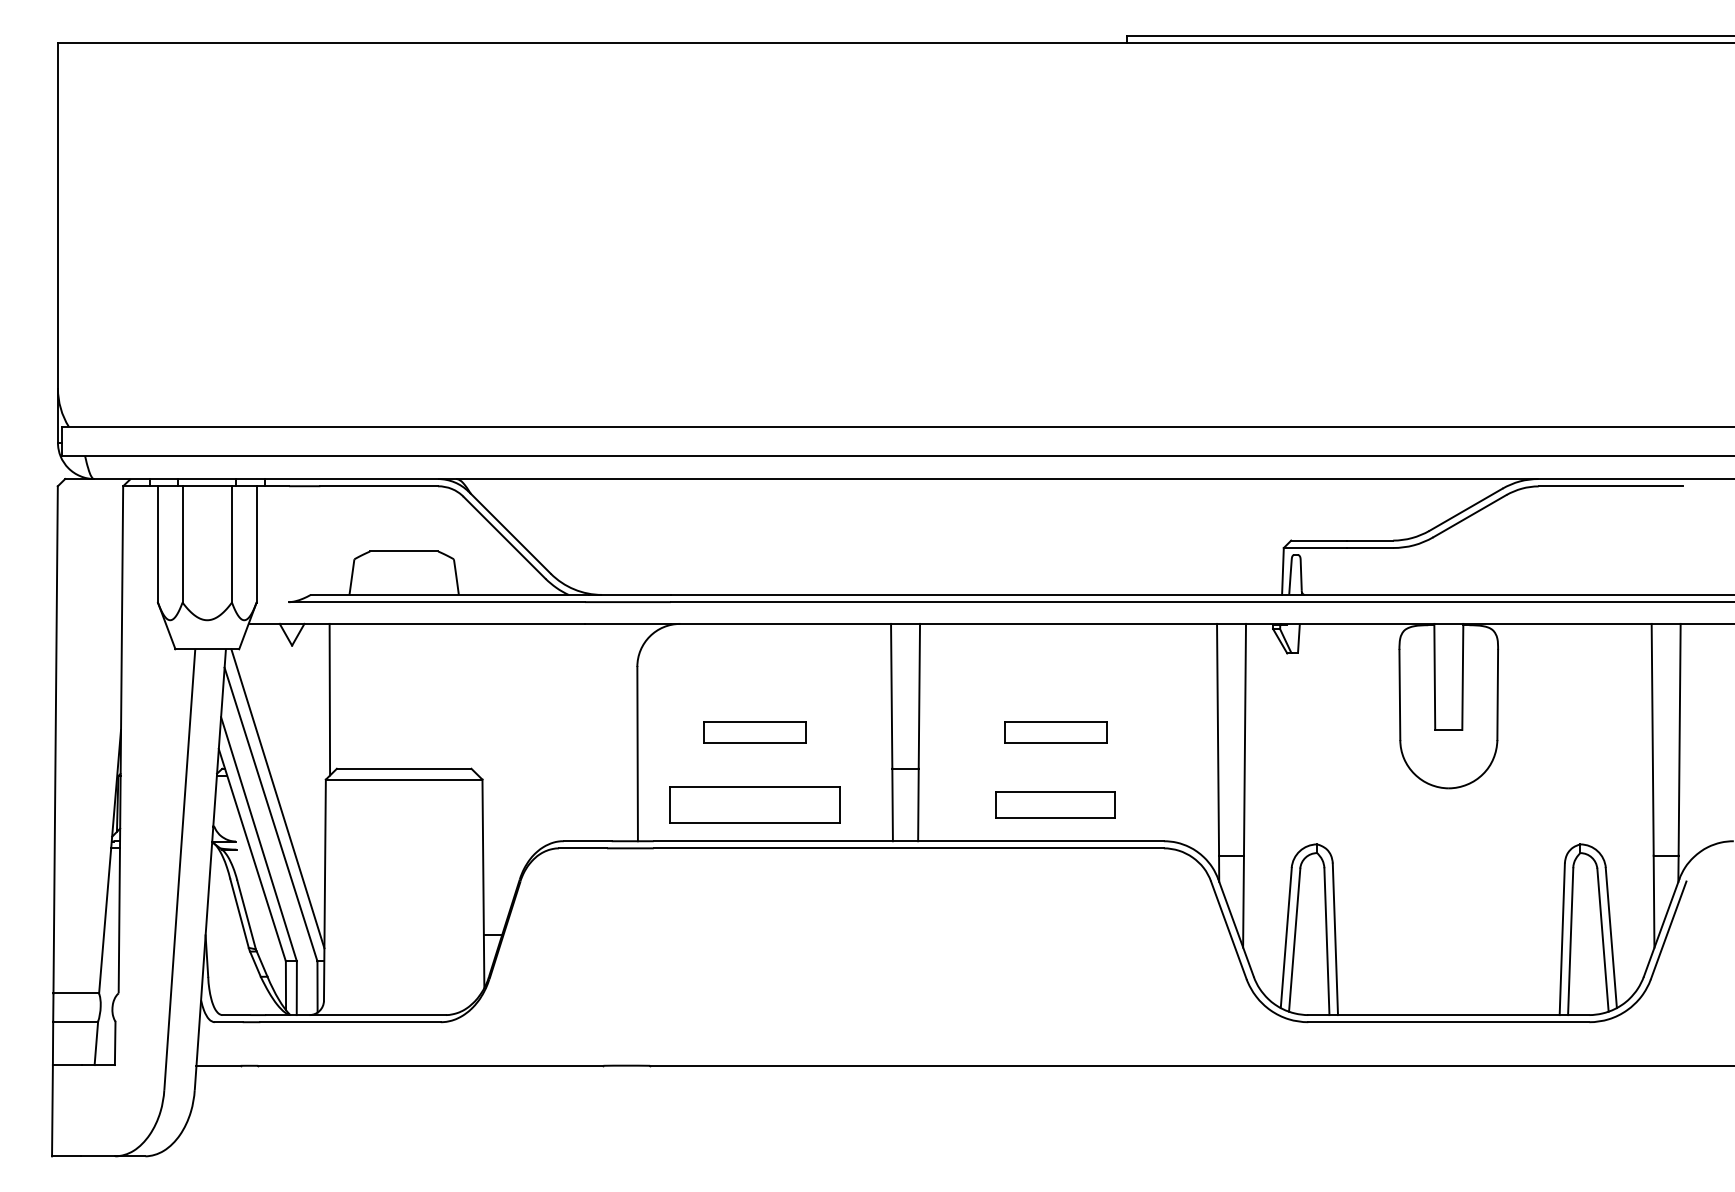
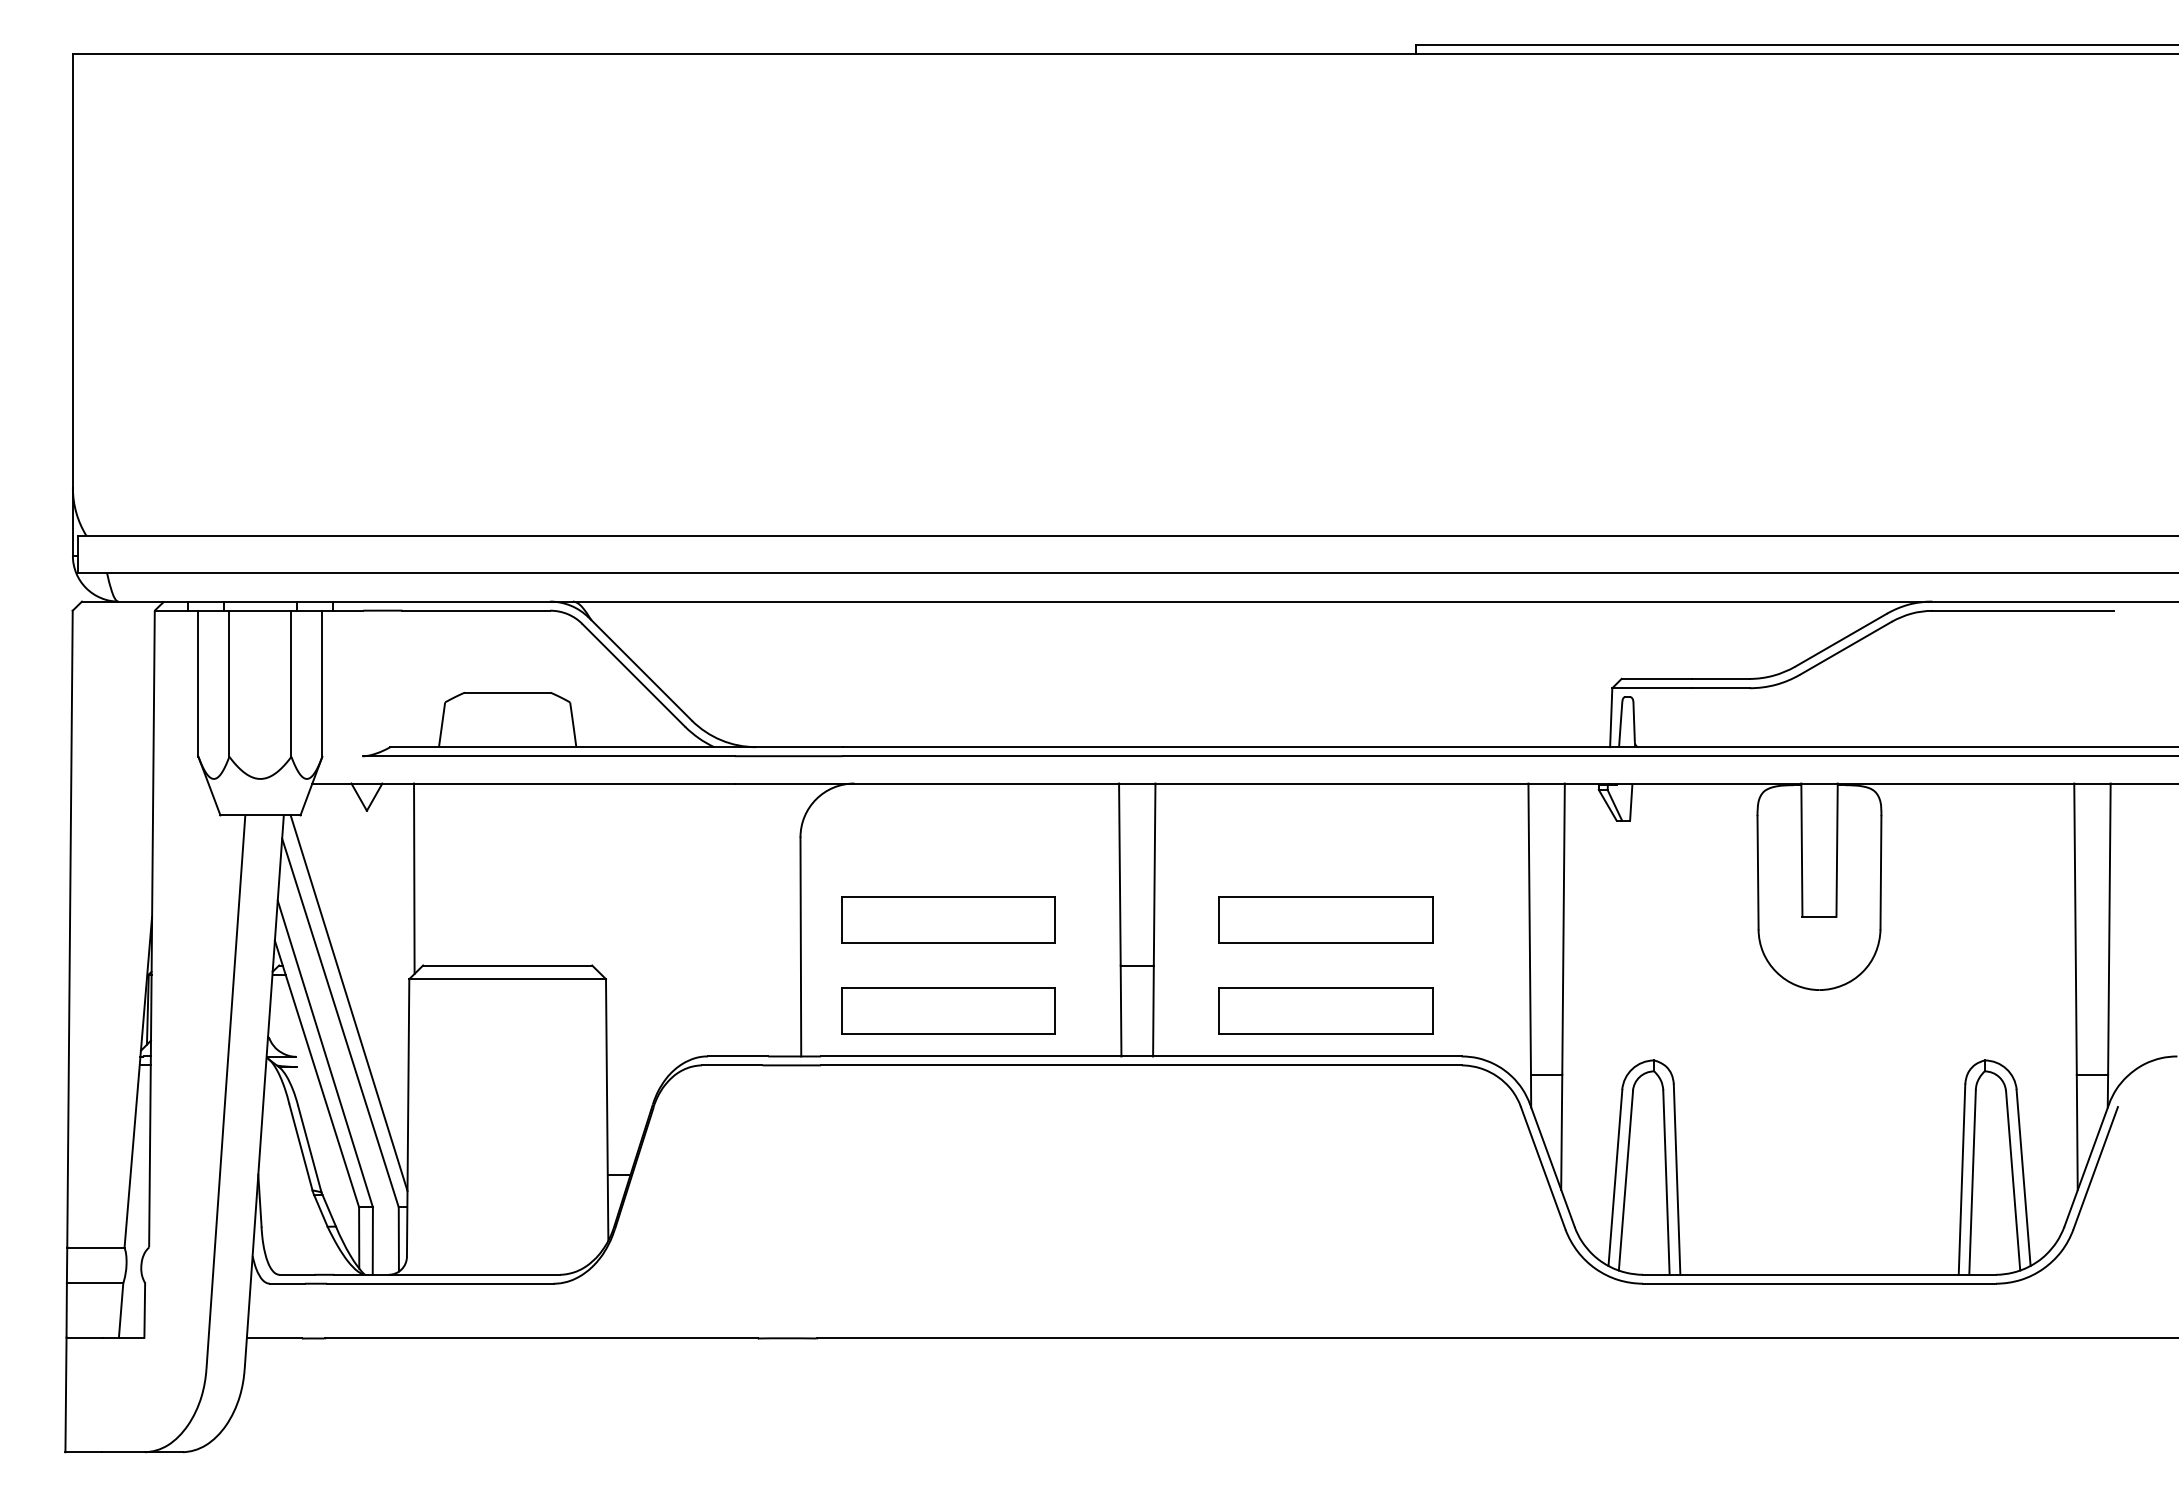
part: (754, 732) -> (947, 919), size x1.67
part: (1055, 732) -> (1325, 919), size x1.67
part: (1055, 804) -> (1325, 1010), size x1.43

